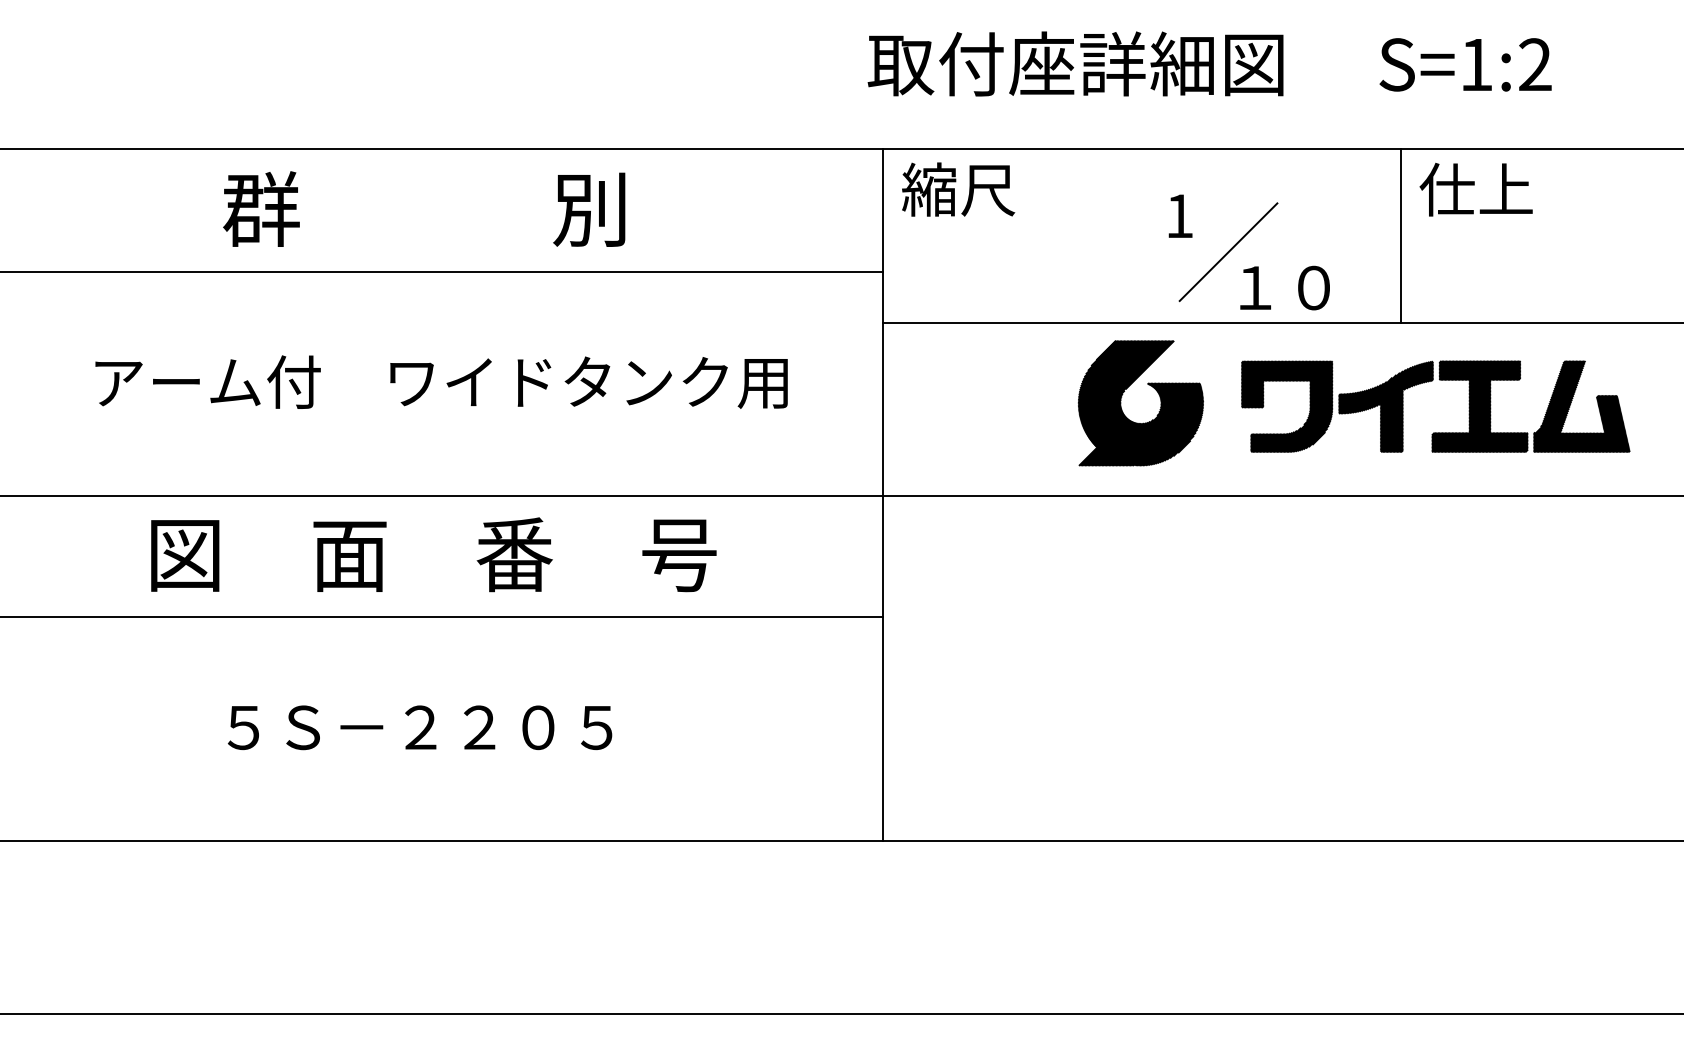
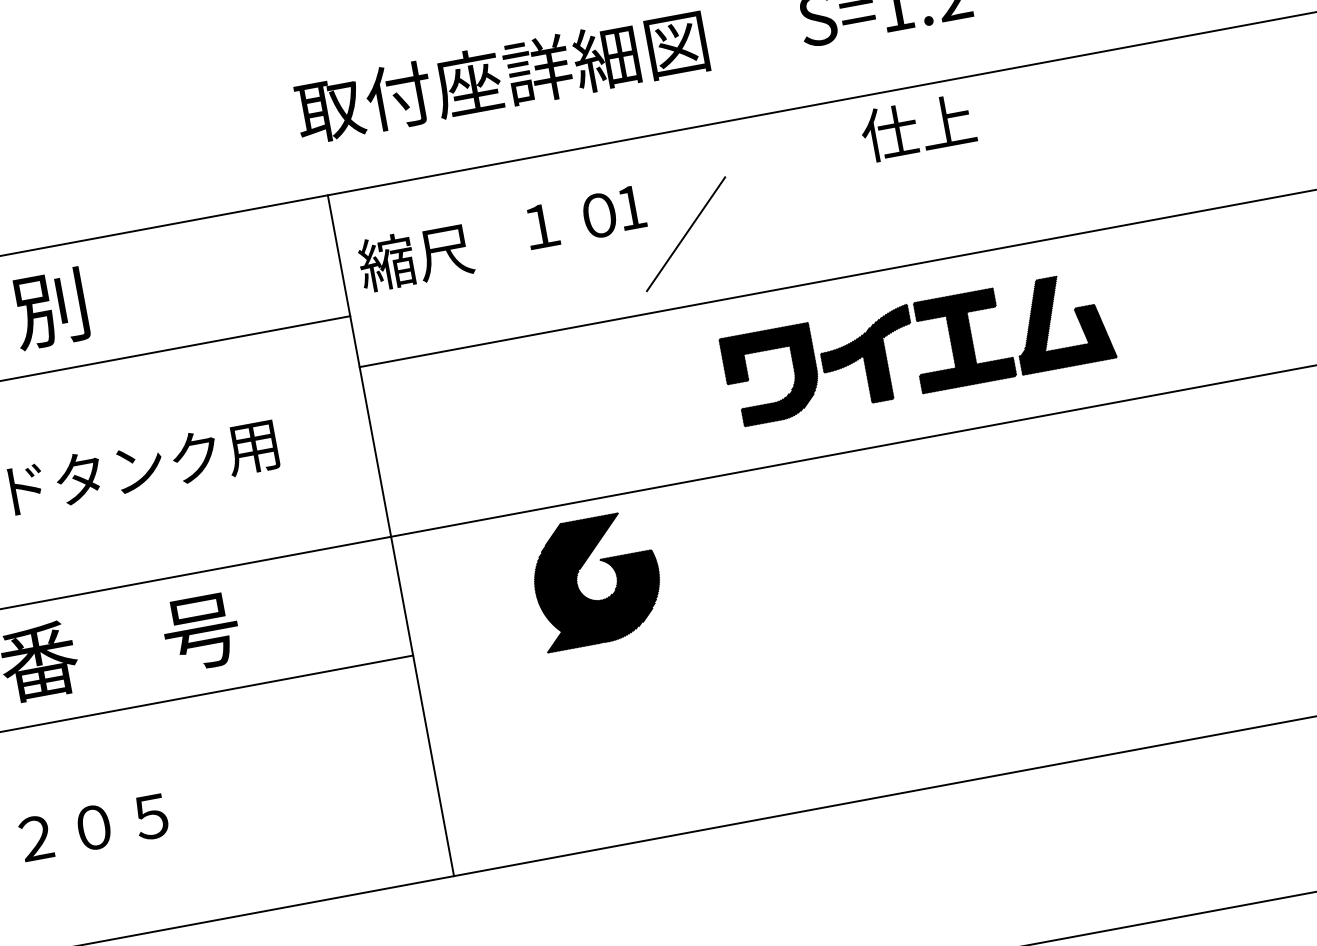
text: (958, 189) -> (415, 257), moved
line: (1401, 235) -> (853, 186), removed
text: (1284, 287) -> (570, 220), moved
part: (1122, 397) -> (577, 577), moved

